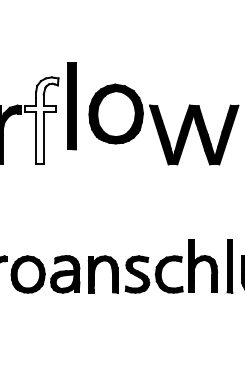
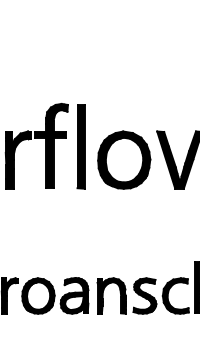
part: (71, 106) -> (80, 146), moved
part: (115, 113) -> (123, 159), moved
fill: (41, 120) -> (51, 145), added

